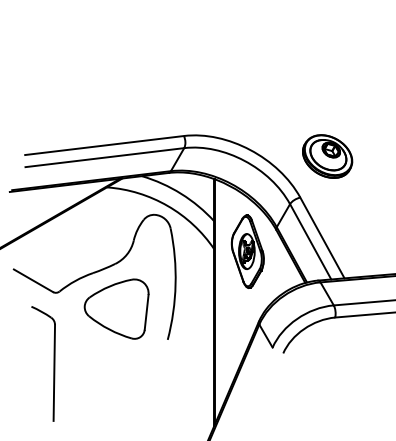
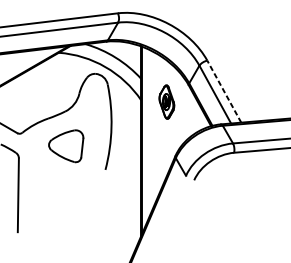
part: (327, 156) -> (228, 29), removed
line: (322, 237) -> (224, 91), solid -> dashed
part: (247, 251) -> (166, 102), size x0.6
part: (116, 308) -> (66, 145), size x0.7

